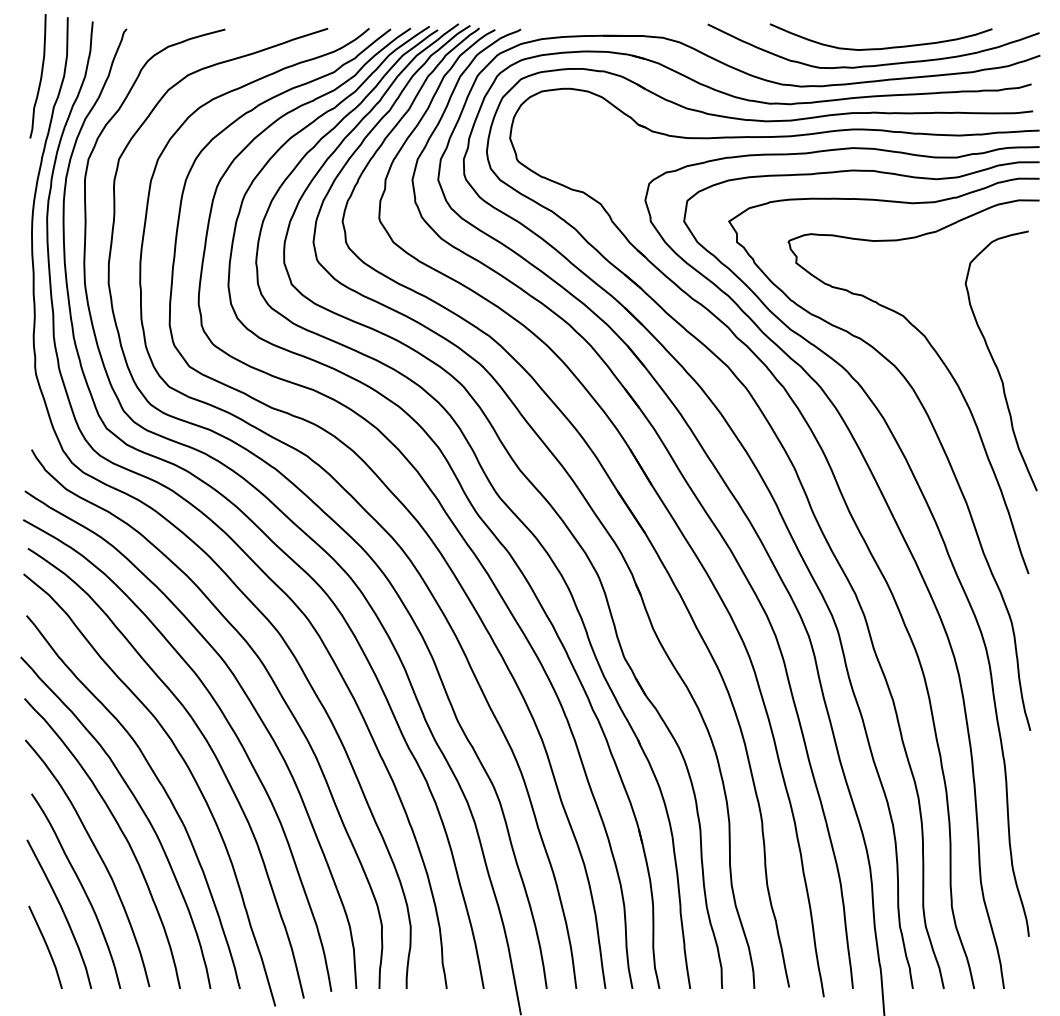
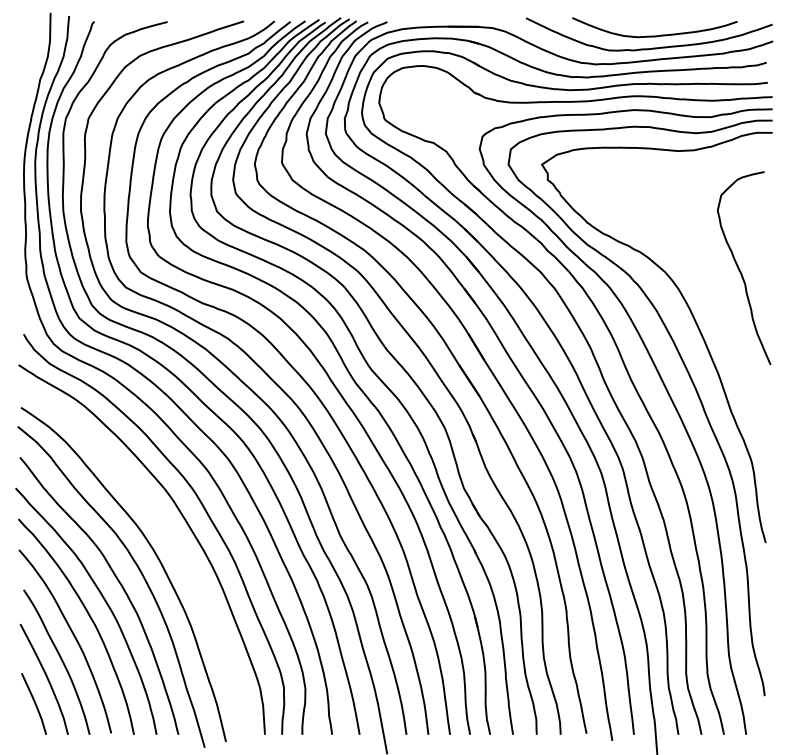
curve: (40, 76) -> (30, 56), removed
curve: (944, 366) -> (701, 272), removed
curve: (227, 723) -> (169, 537), removed

